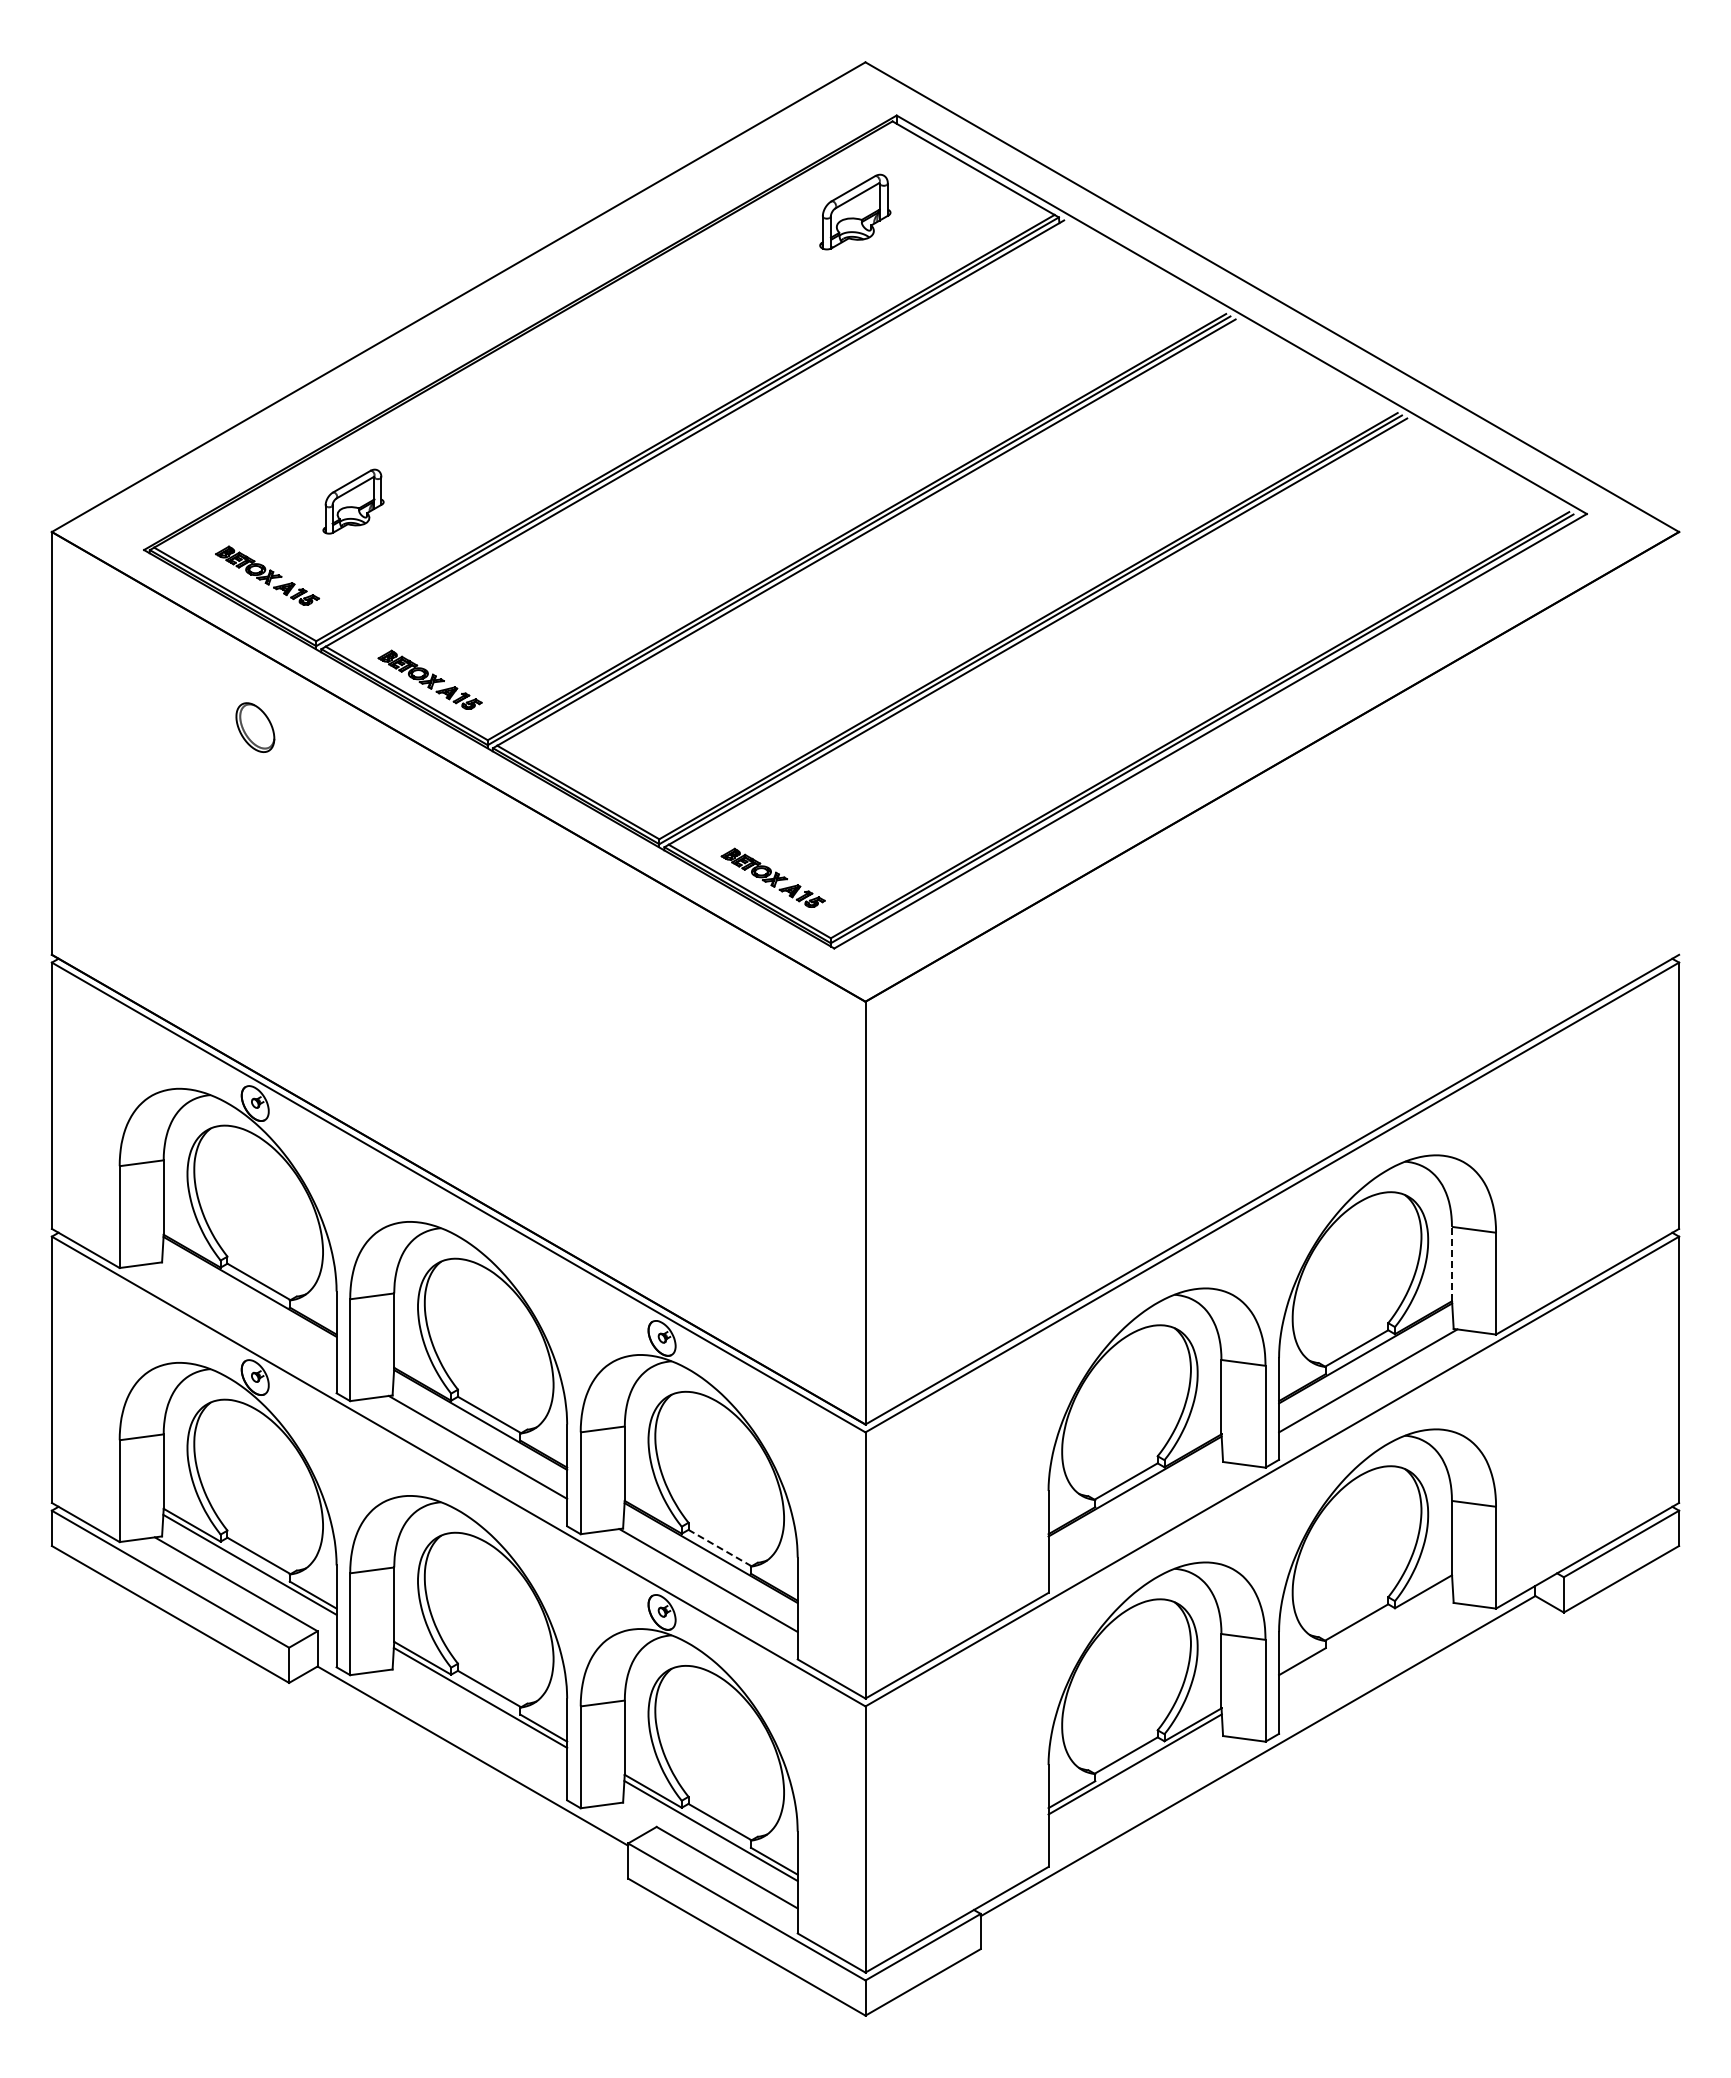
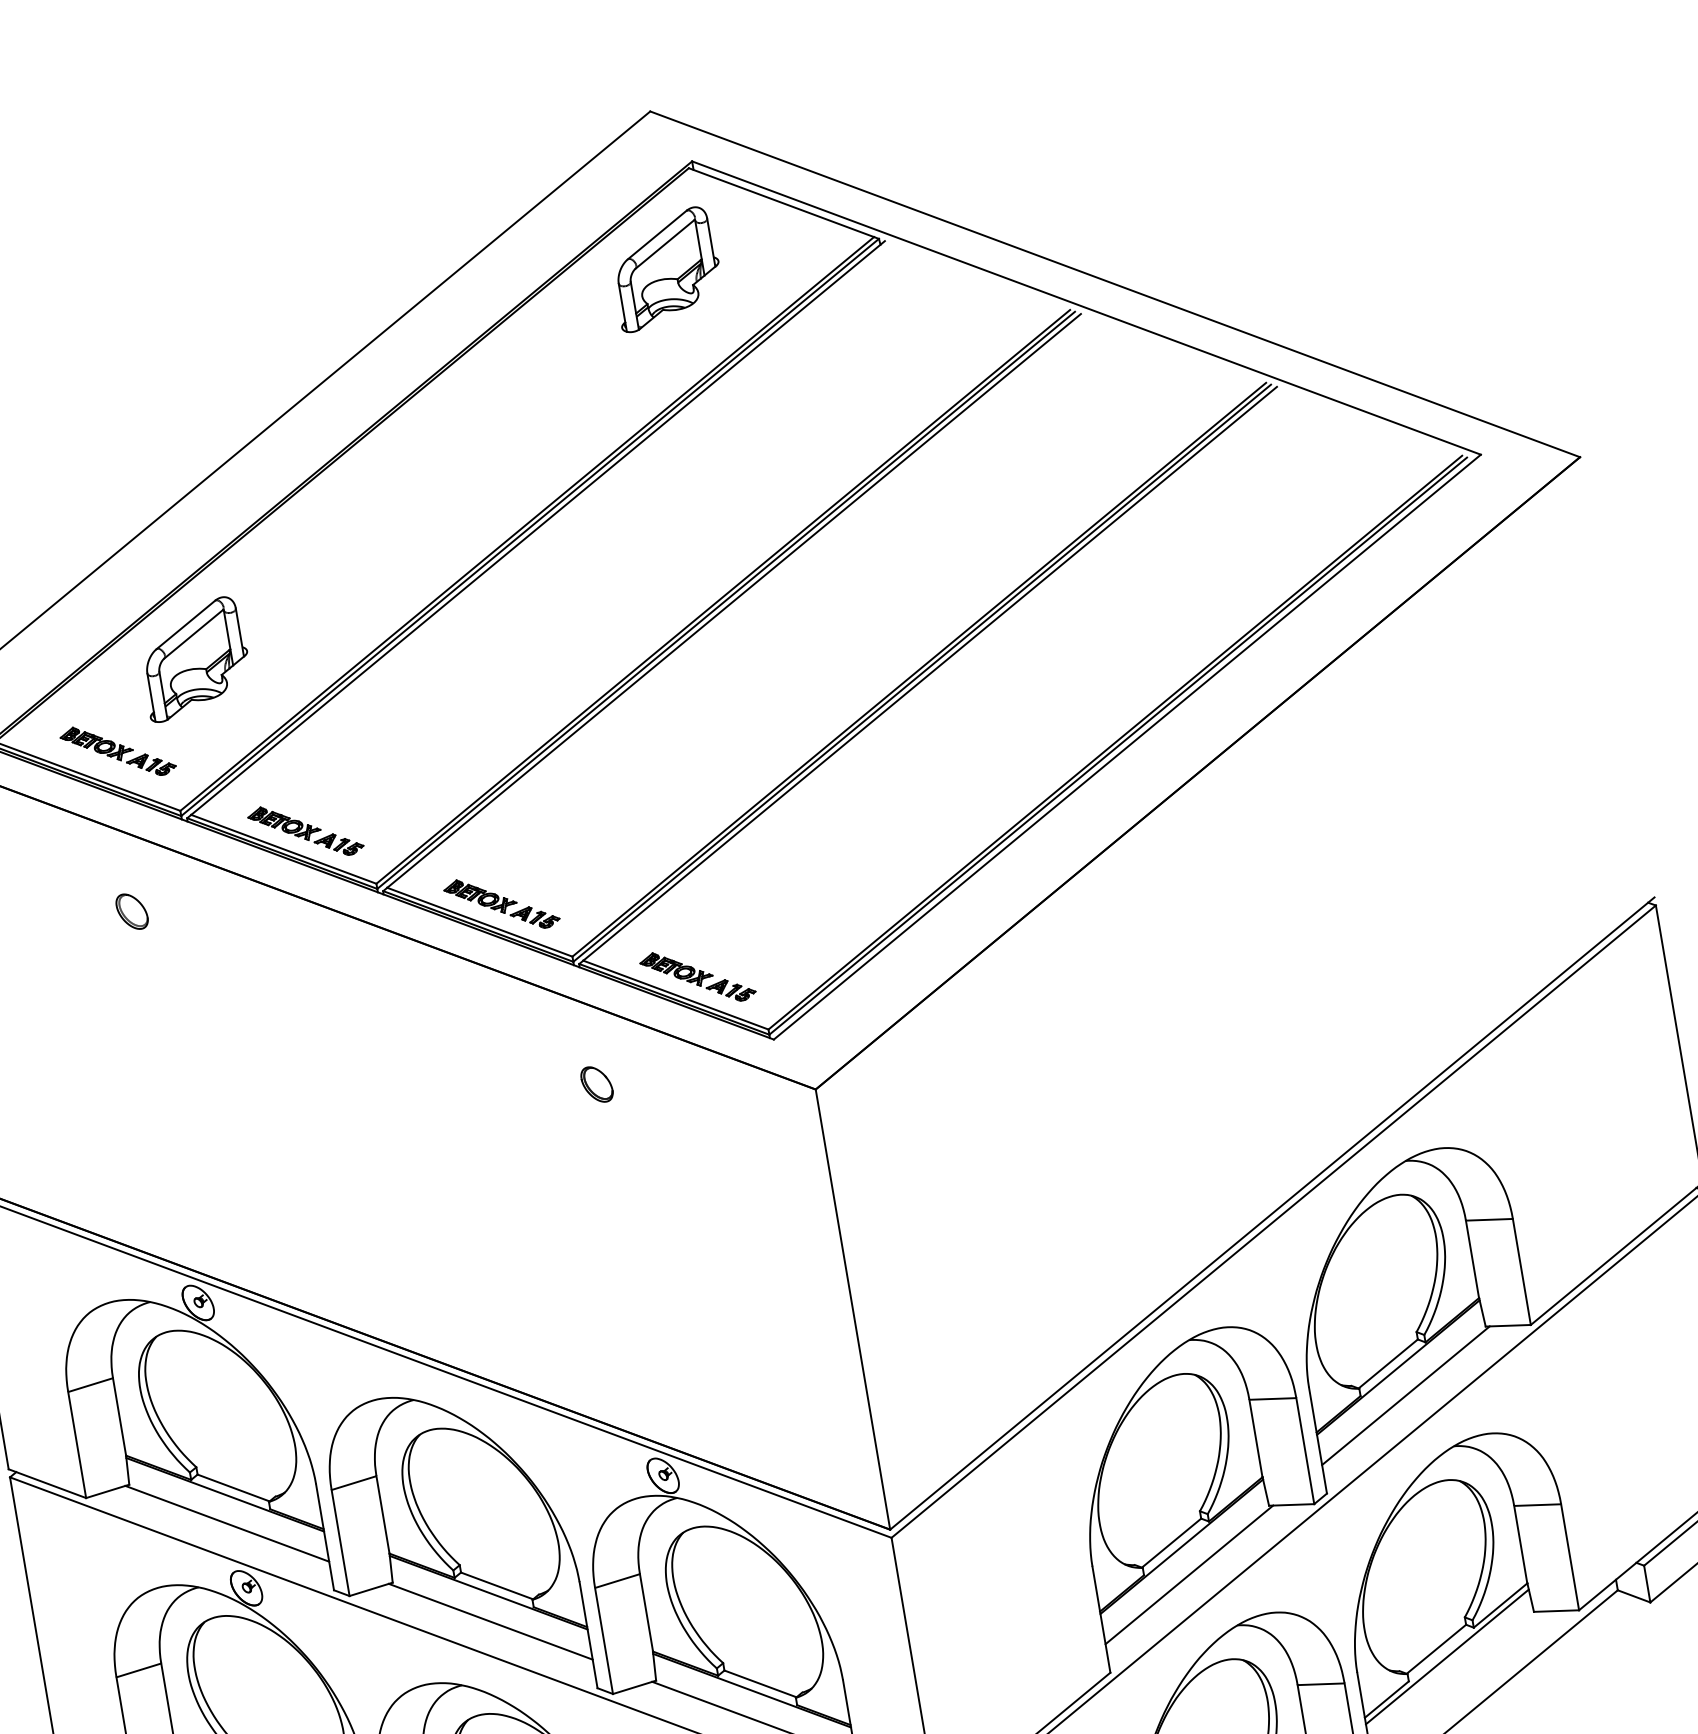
part: (855, 211) -> (666, 268), size x1.43
part: (353, 501) -> (194, 658), size x1.67
part: (254, 727) -> (131, 911), size x0.71
part: (601, 778) -> (501, 903), added
part: (661, 962) -> (596, 1084), added
line: (1451, 1263) -> (1471, 1258), dashed -> solid
line: (247, 1313) -> (227, 1522), added
line: (1137, 1513) -> (1189, 1574), added
line: (719, 1547) -> (759, 1683), dashed -> solid
line: (1365, 1631) -> (1447, 1657), added

